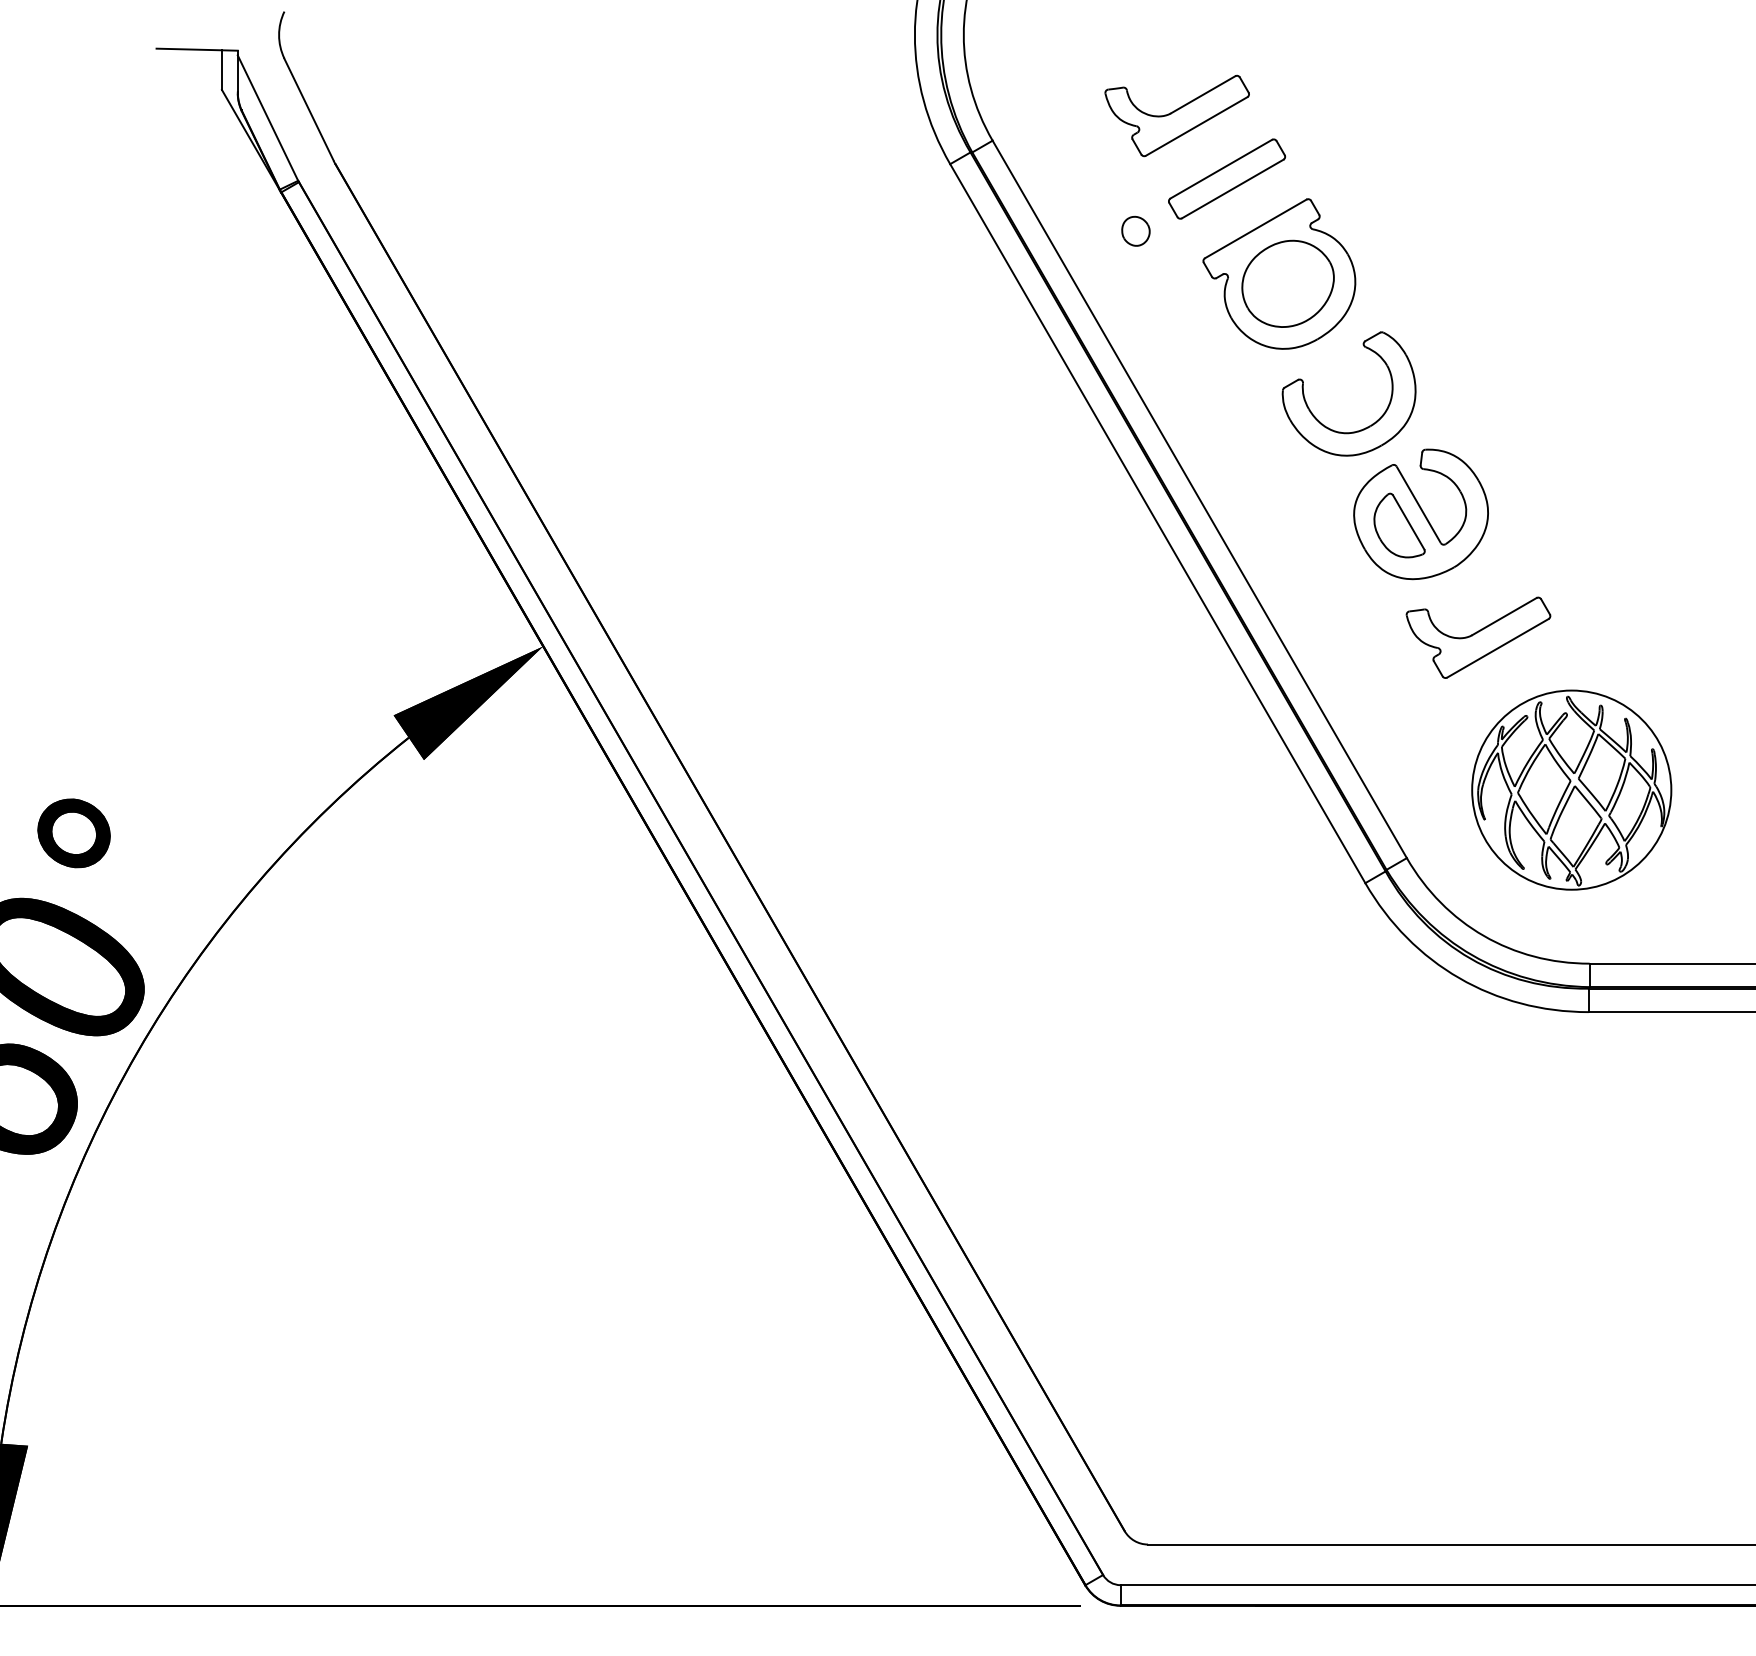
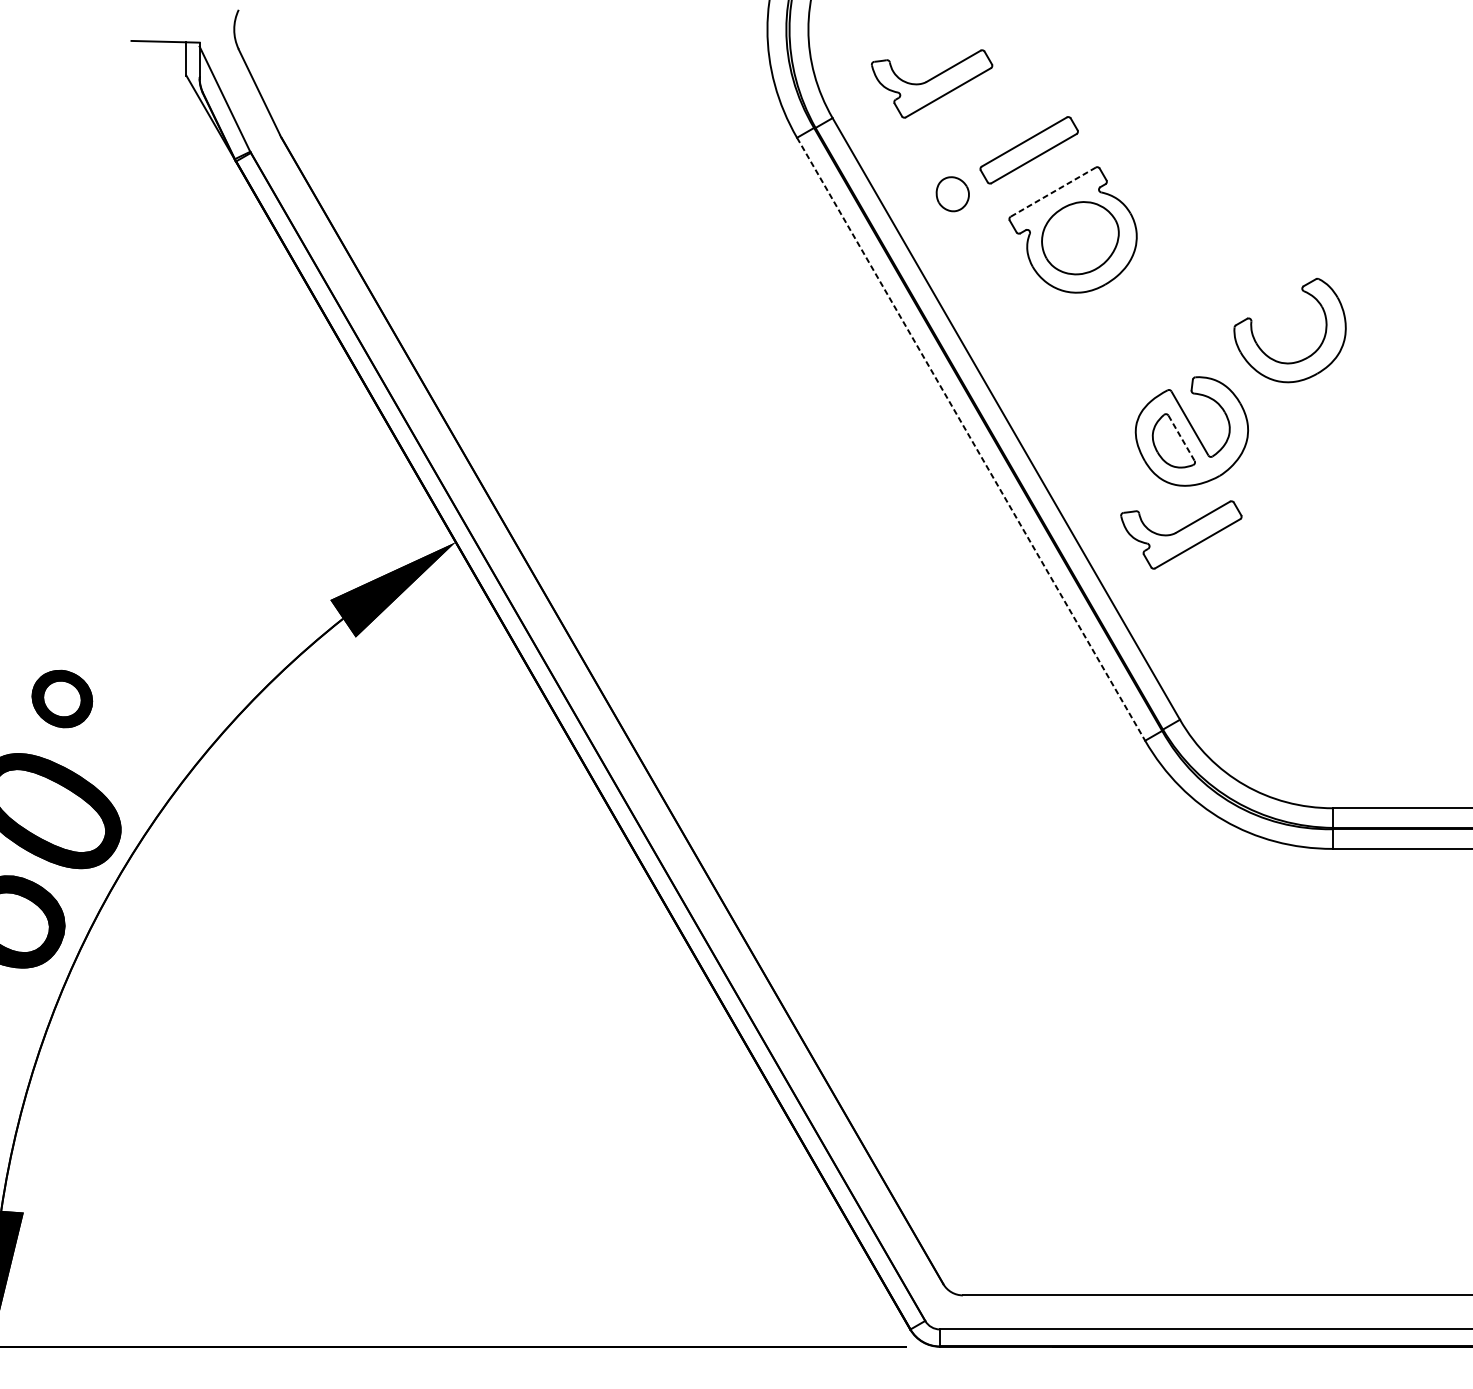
part: (1176, 115) -> (931, 83), moved
line: (1255, 228) -> (1053, 191), solid -> dashed
part: (1135, 230) -> (952, 193), size x1.4
part: (1360, 429) -> (1299, 360), moved
line: (1408, 522) -> (1181, 438), solid -> dashed
line: (1158, 524) -> (971, 439), solid -> dashed
part: (1478, 637) -> (1181, 534), moved
part: (1571, 789) -> (1318, 662), removed

